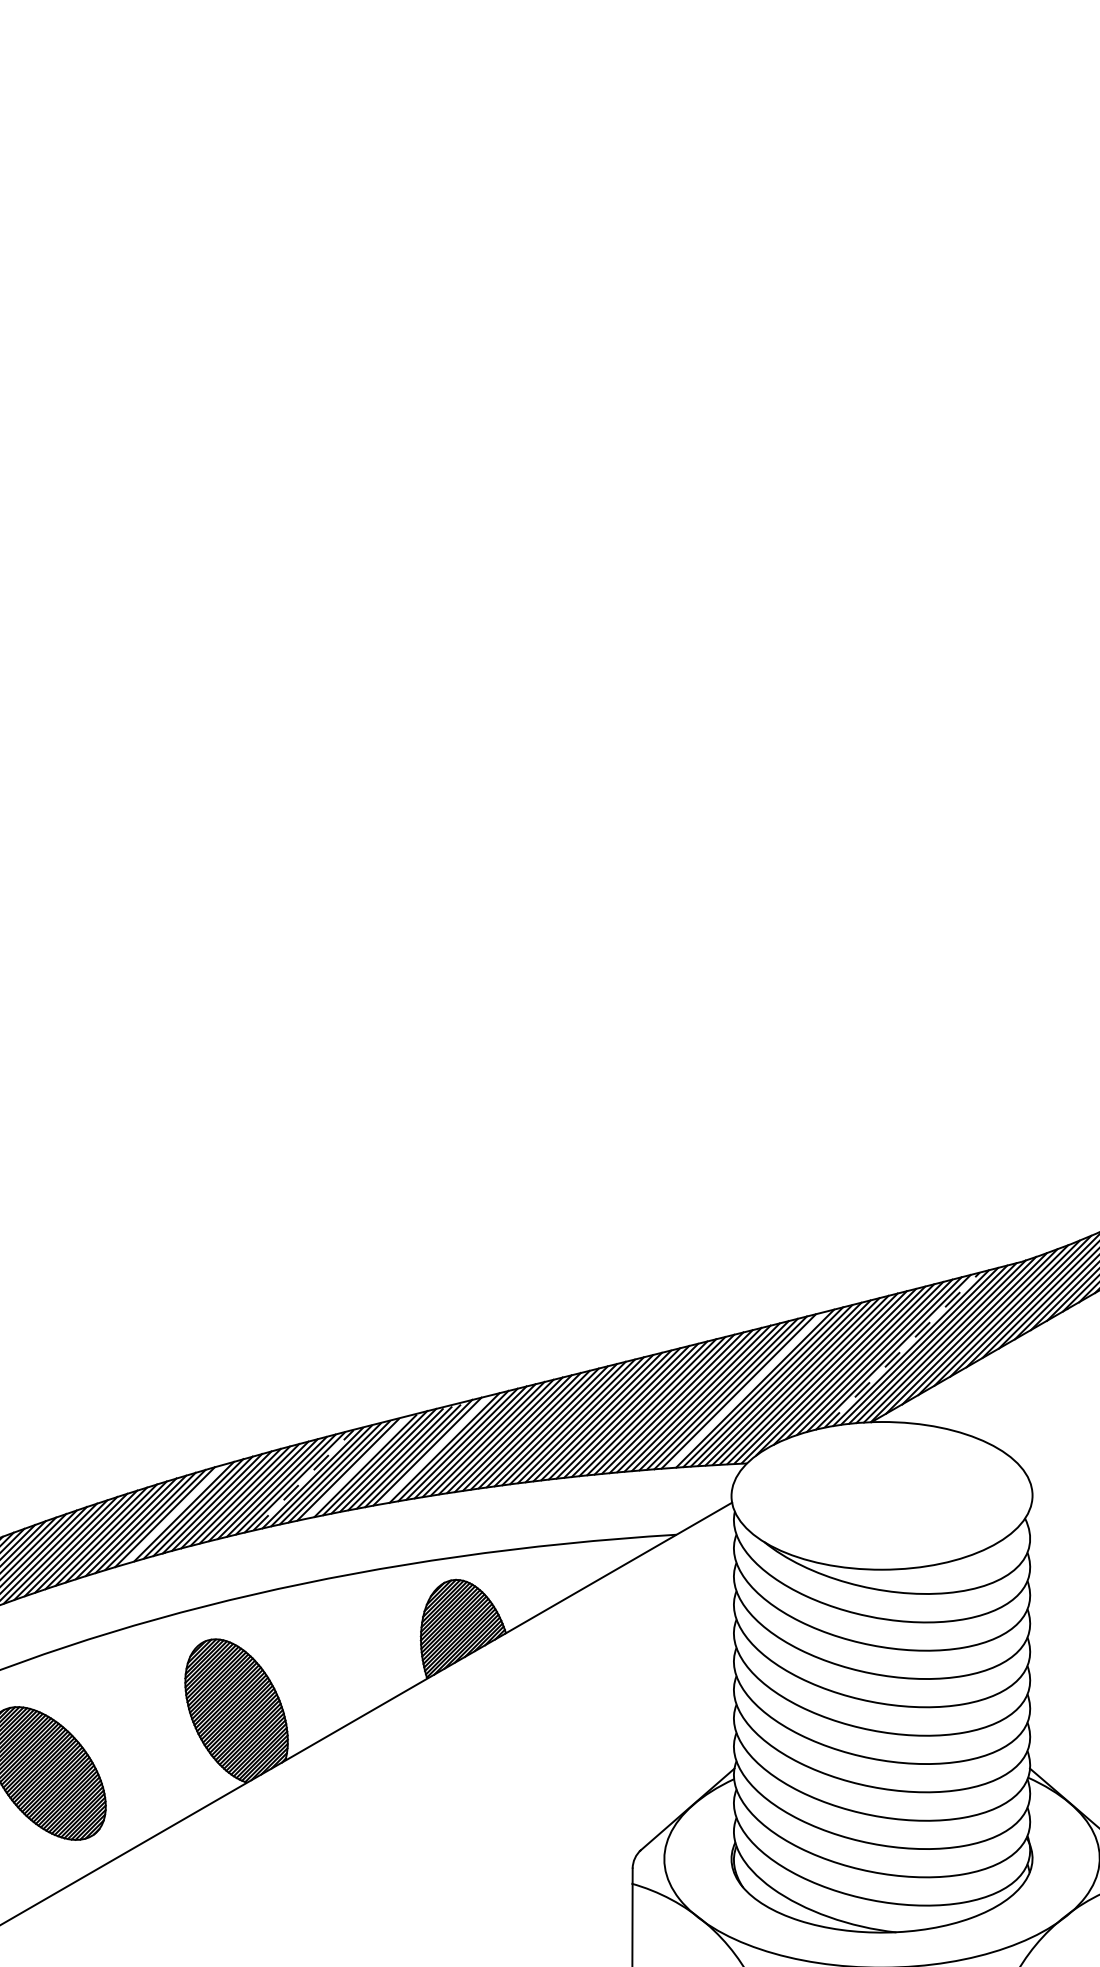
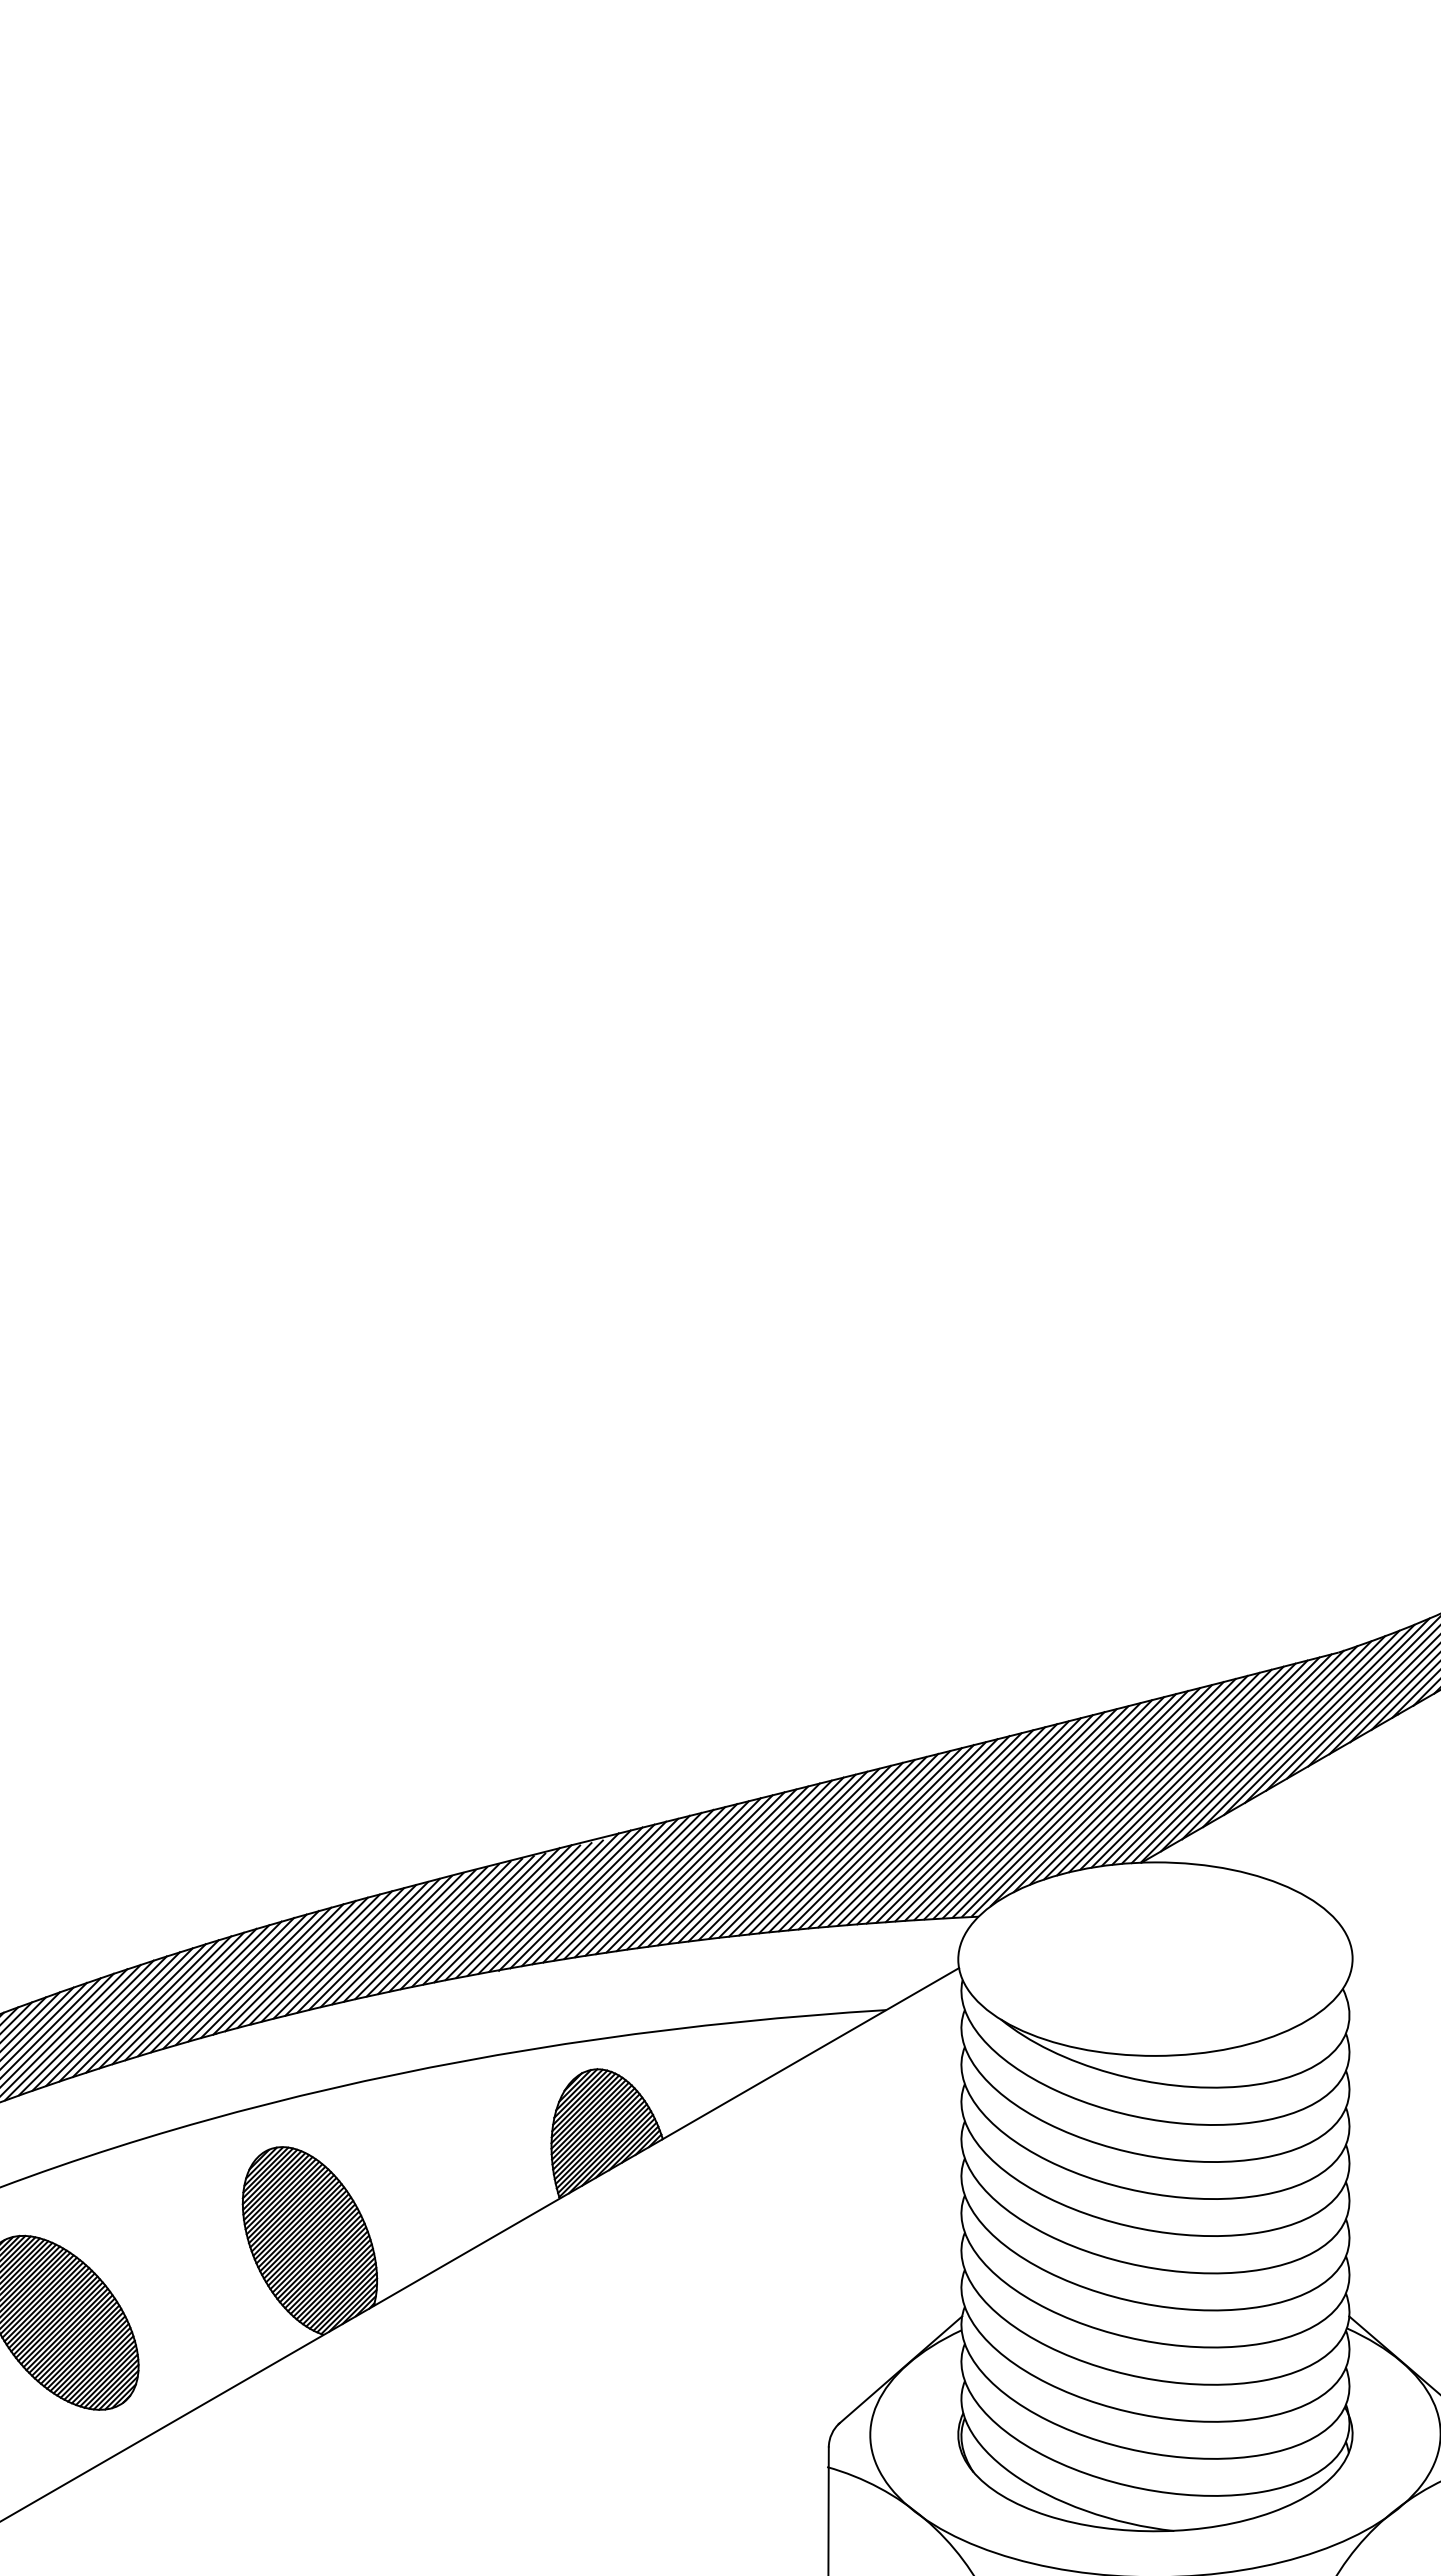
line: (902, 1349) -> (1182, 1767), dashed -> solid
line: (746, 1390) -> (978, 1820), added
line: (435, 1449) -> (570, 1898), added
line: (356, 1467) -> (466, 1922), added
line: (303, 1480) -> (397, 1938), dashed -> solid
line: (174, 1513) -> (228, 1982), added

